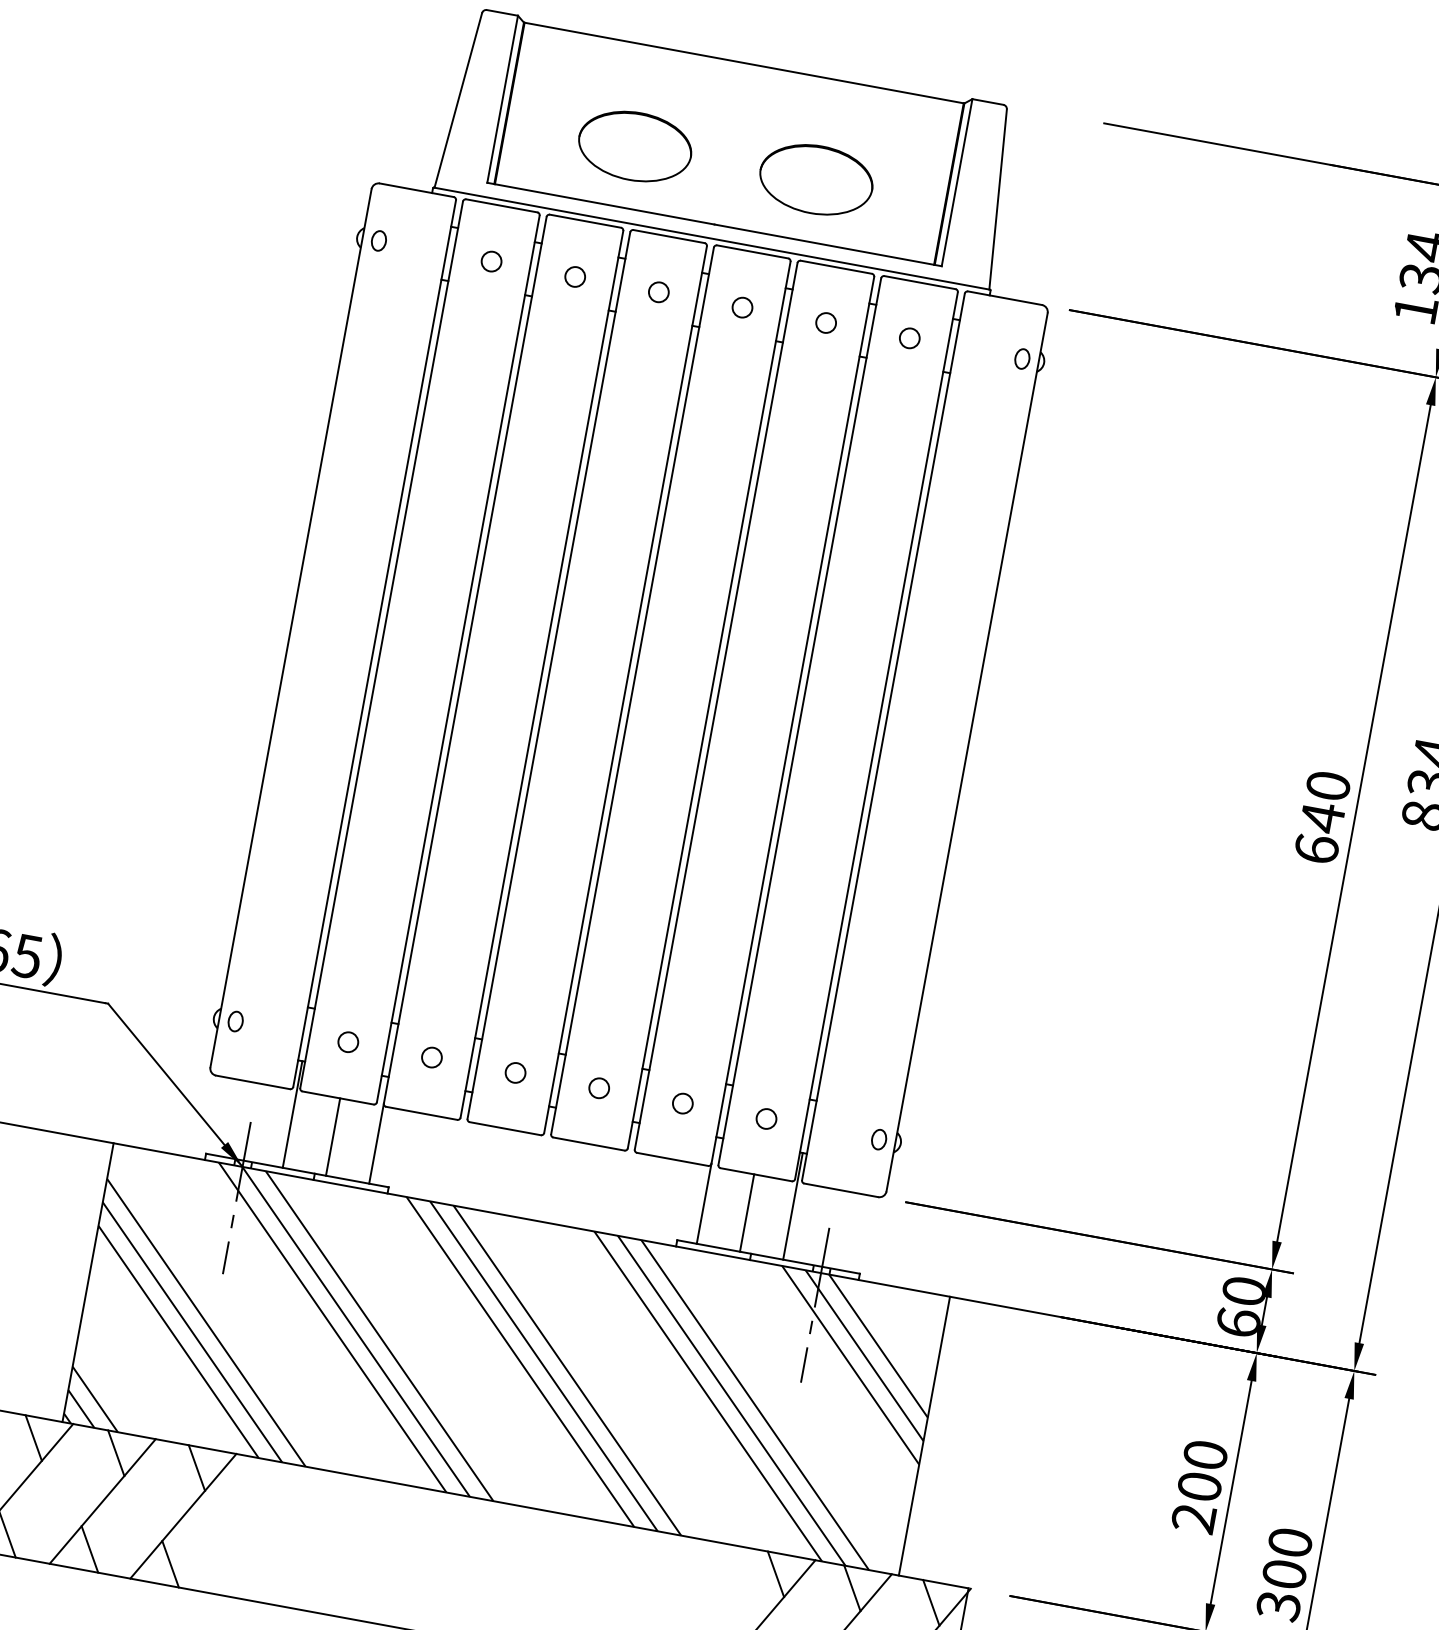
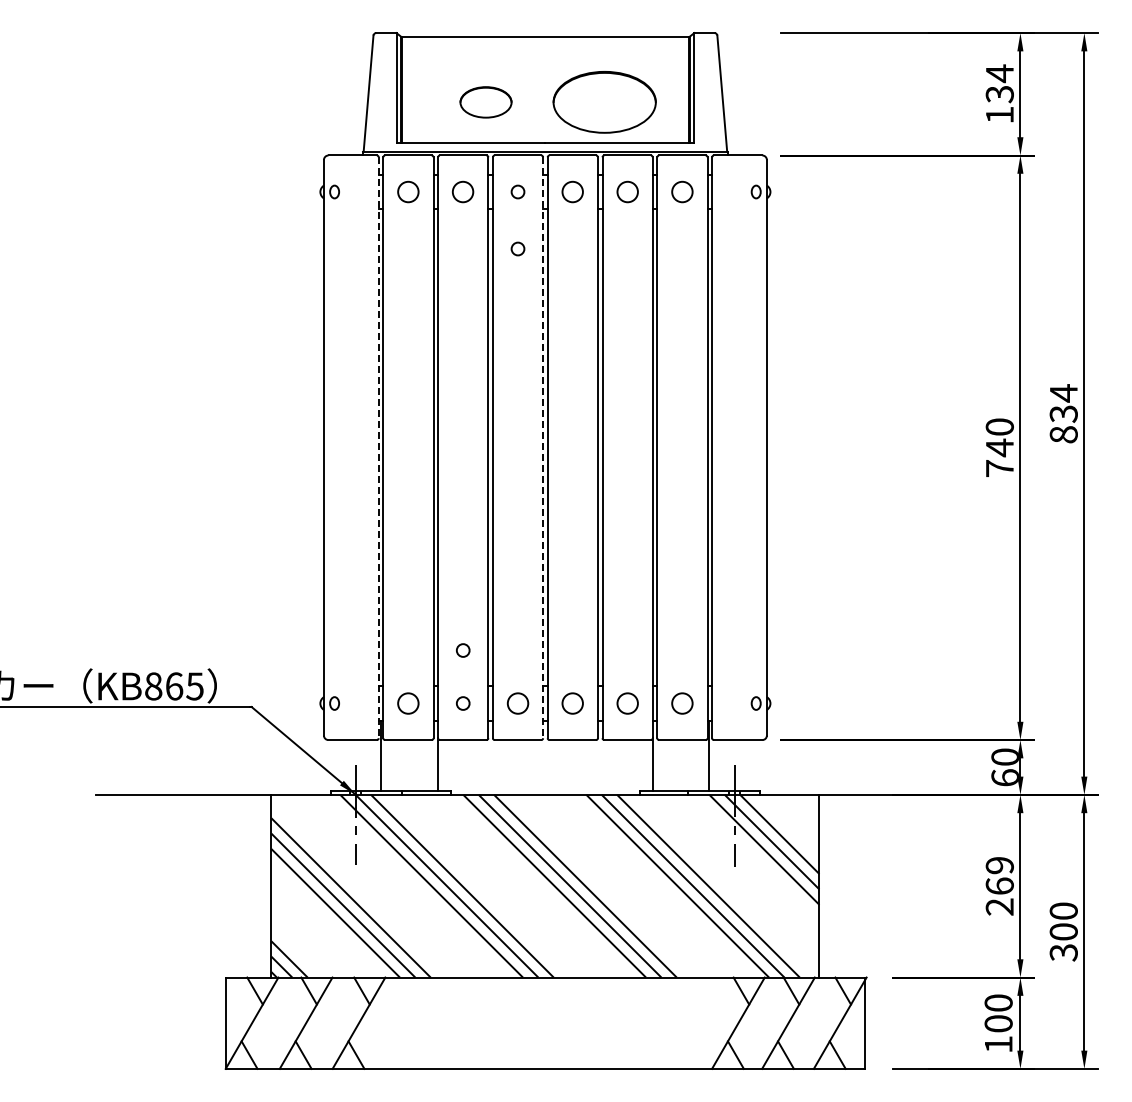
part: (634, 146) -> (485, 102), size x0.7
part: (815, 179) -> (604, 102), size x1.4
circle: (491, 260) -> (408, 191), size x1.6
circle: (575, 276) -> (463, 191), size x1.6
circle: (742, 306) -> (572, 191), size x1.6
circle: (826, 322) -> (627, 191), size x1.6
circle: (910, 337) -> (682, 191), size x1.6
circle: (642, 378) -> (517, 248), added
line: (374, 644) -> (378, 448), solid -> dashed
line: (625, 690) -> (543, 448), solid -> dashed
text: (1316, 847) -> (999, 467), 640 -> 740
circle: (447, 976) -> (463, 650), added
circle: (348, 1042) -> (408, 703), size x1.6
circle: (514, 1072) -> (517, 703), size x1.6
circle: (598, 1088) -> (572, 703), size x1.6
circle: (682, 1103) -> (627, 703), size x1.6
circle: (766, 1118) -> (682, 703), size x1.6
line: (332, 1137) -> (409, 765), removed
line: (747, 1213) -> (681, 765), removed
text: (1202, 1470) -> (999, 875), 200 -> 269

